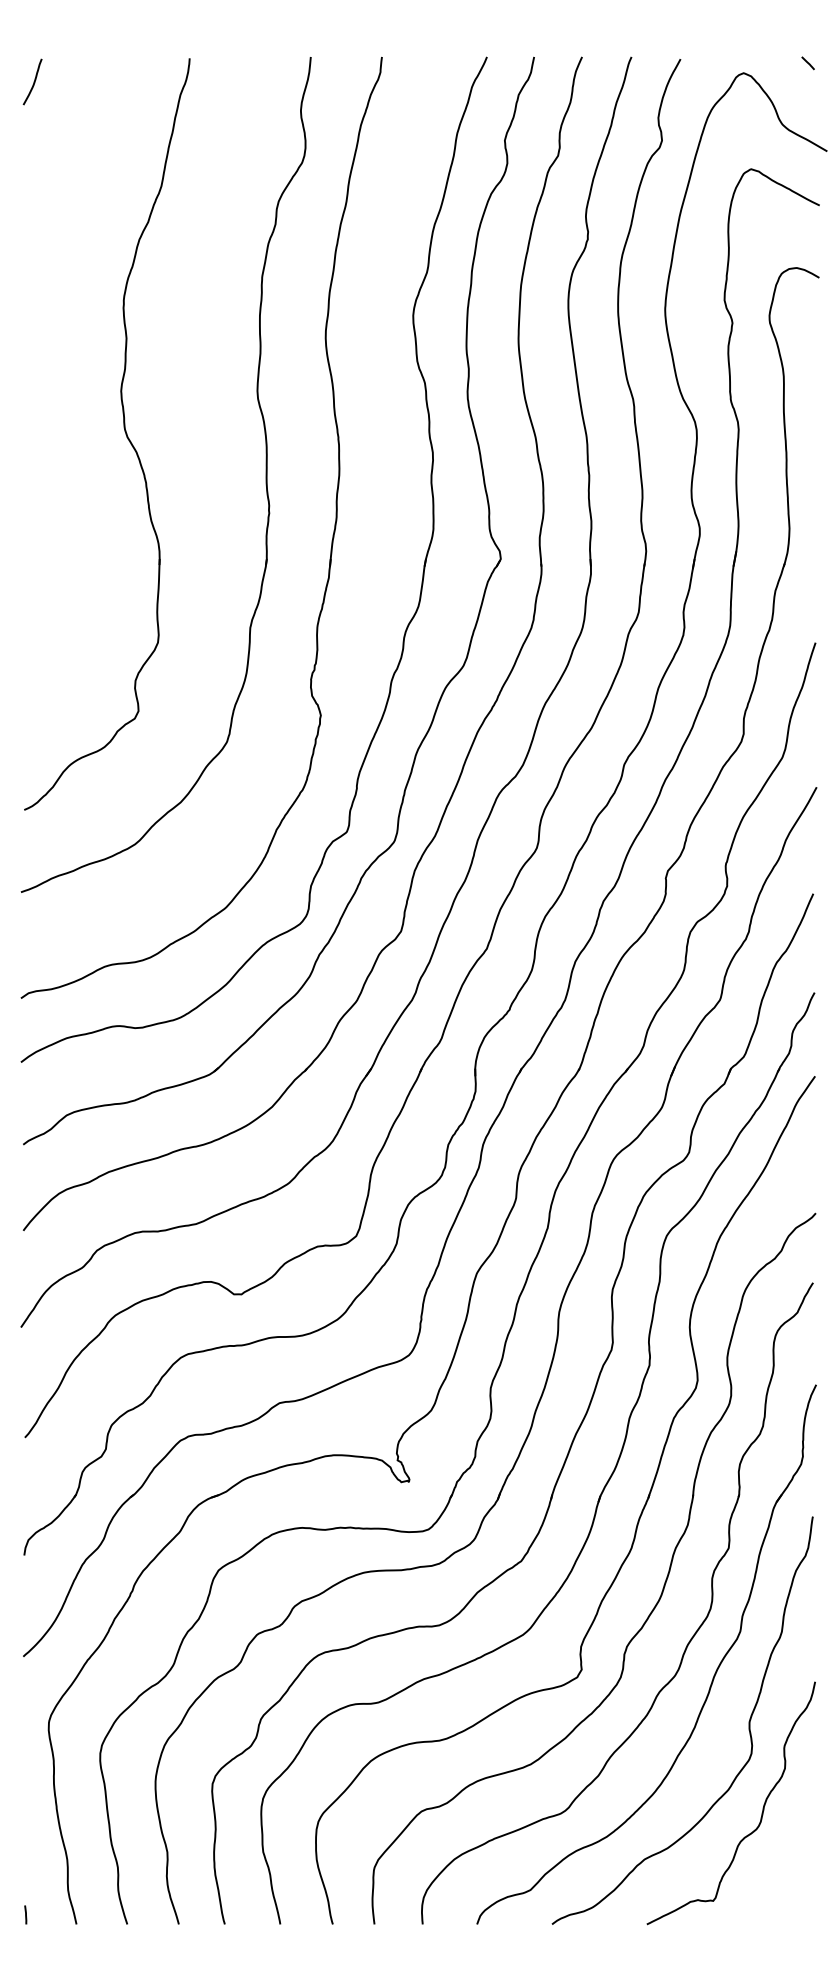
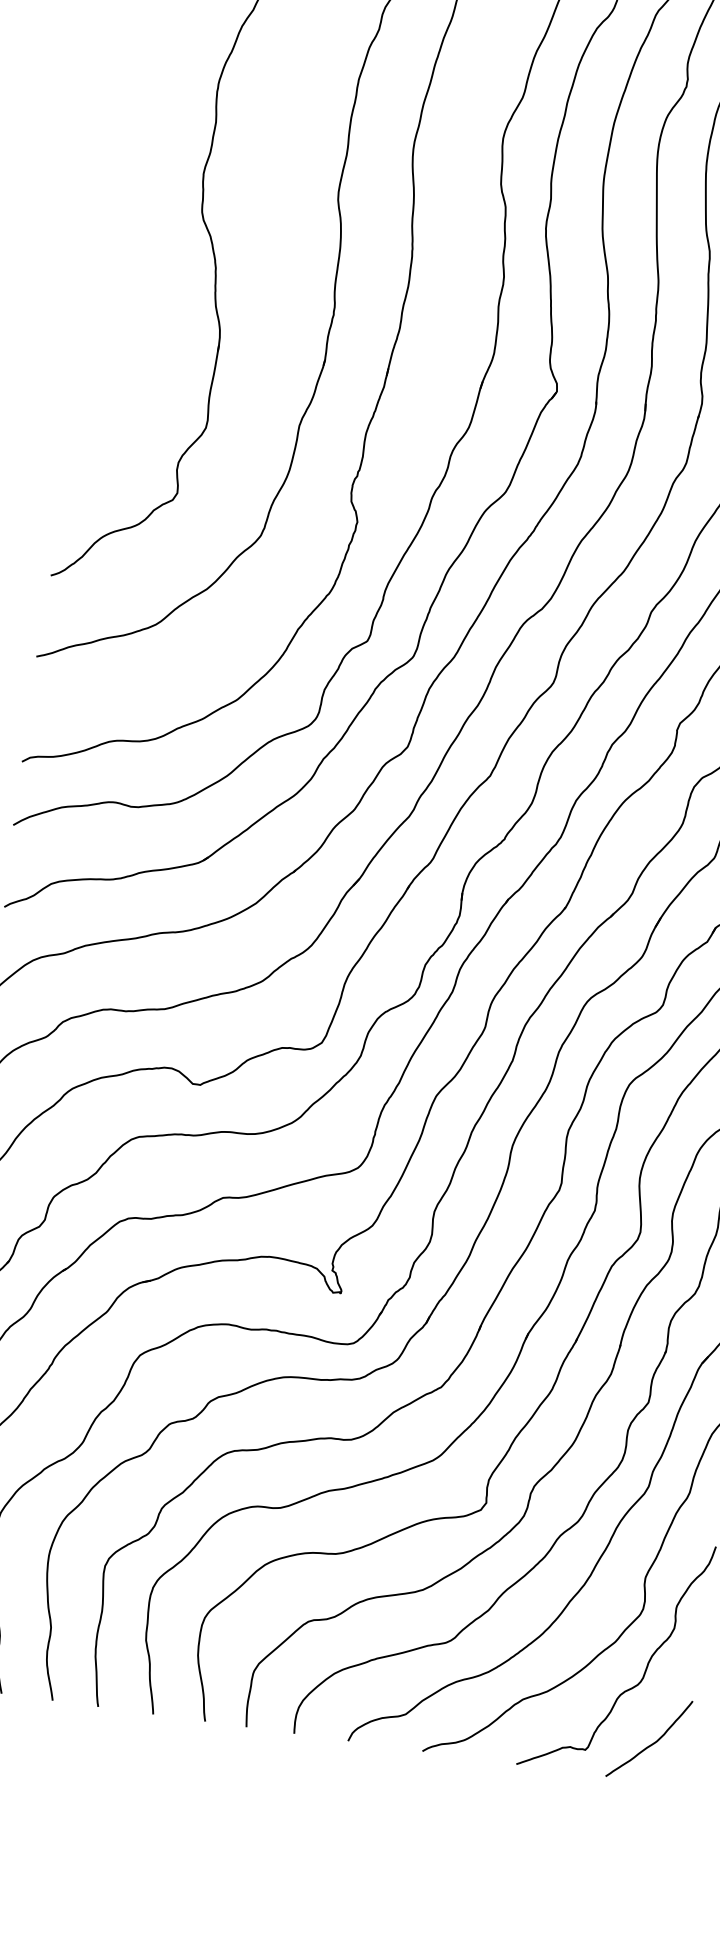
curve: (779, 1884) -> (653, 1742), added

